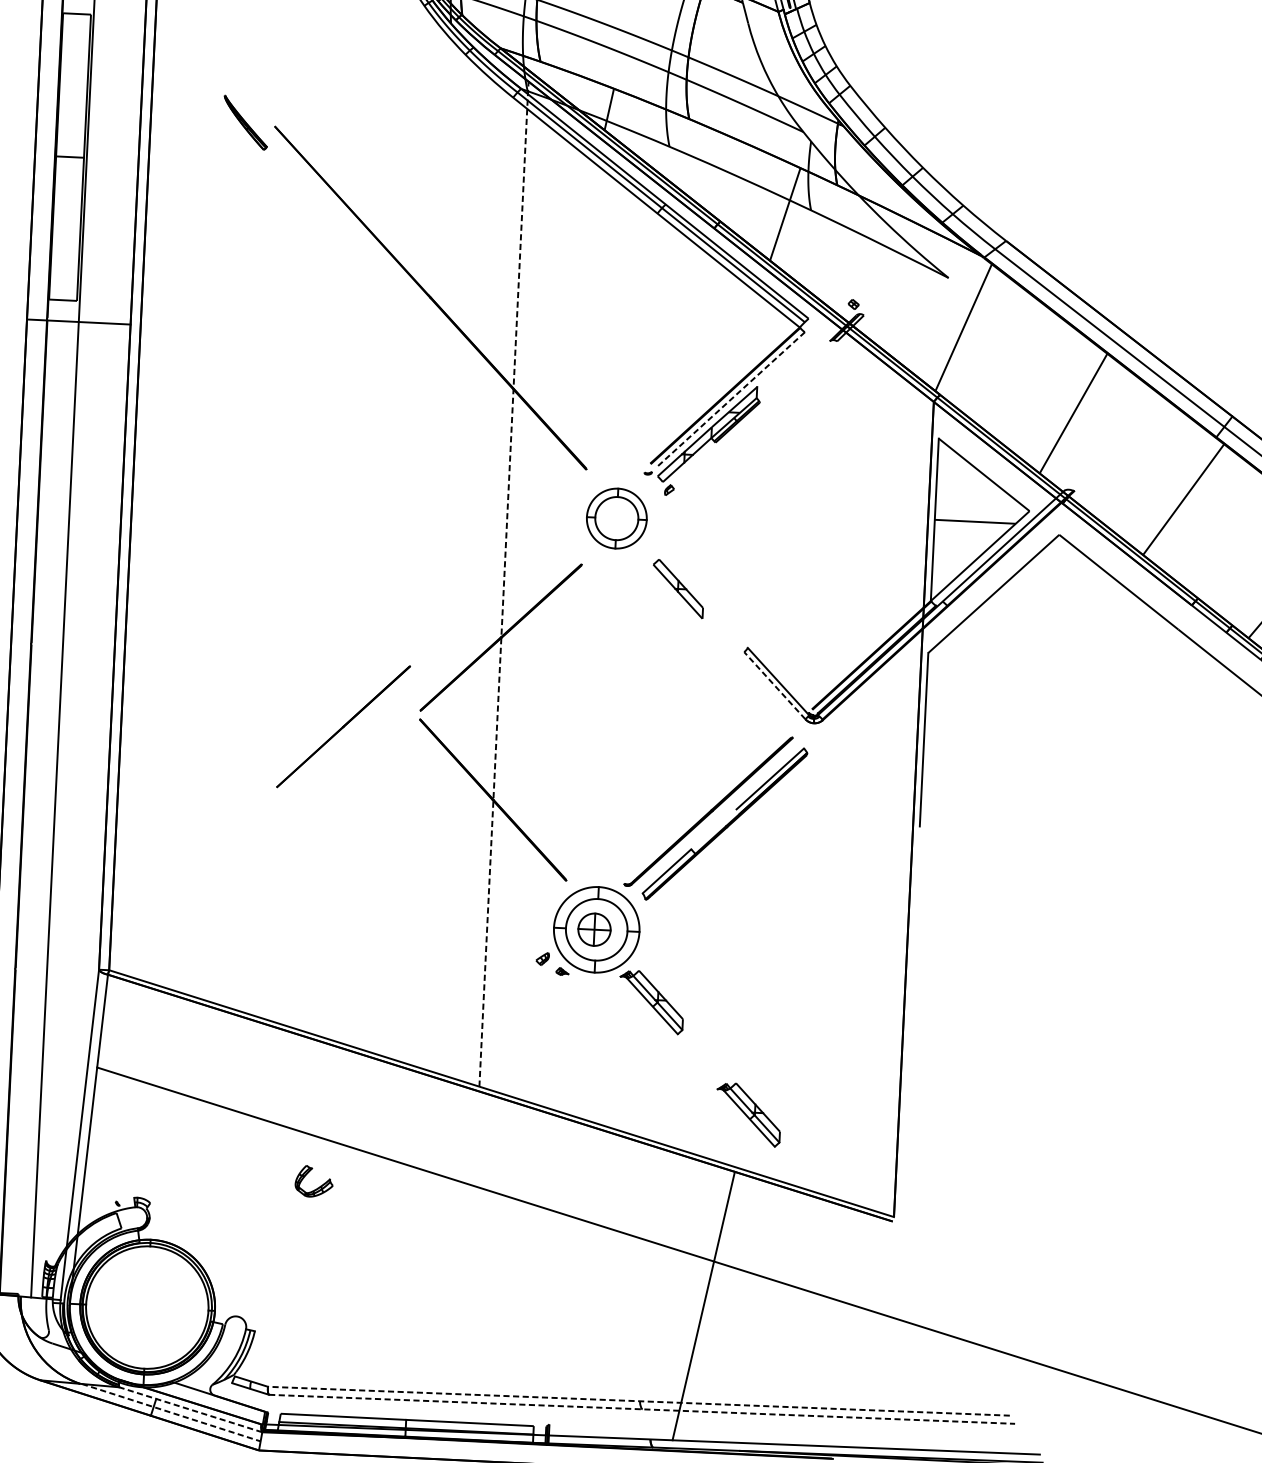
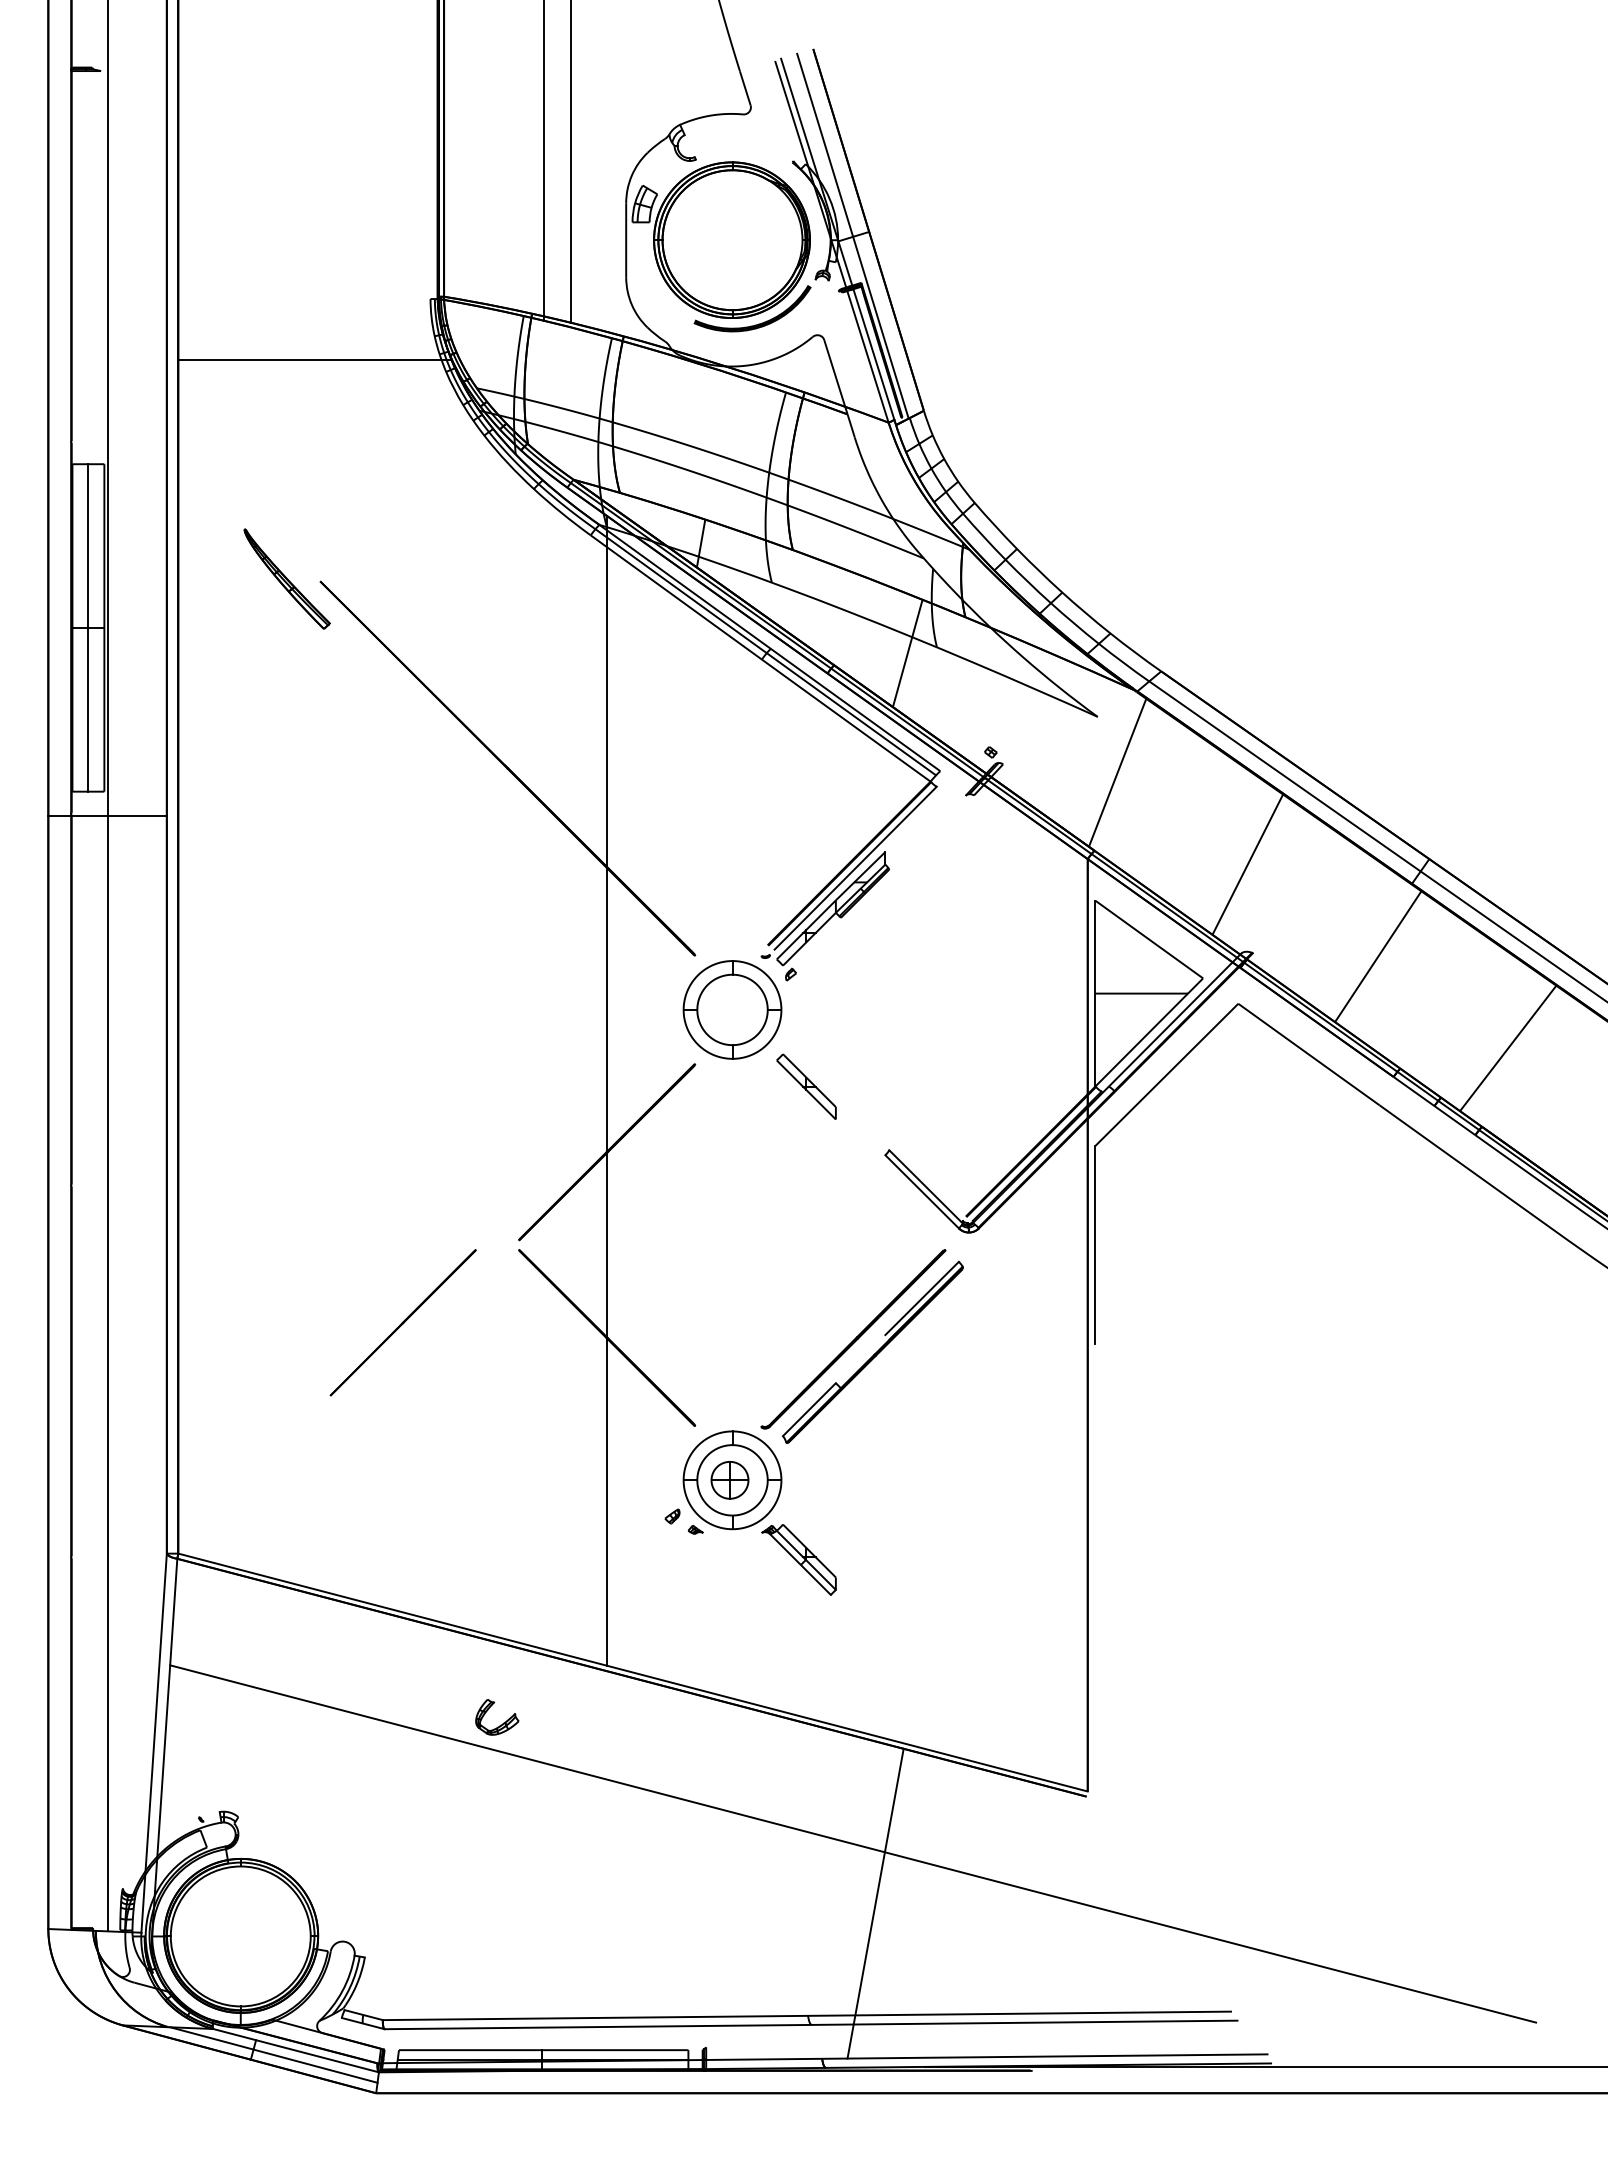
part: (245, 122) -> (286, 578), size x1.67
line: (70, 156) -> (88, 627), added
line: (730, 400) -> (855, 868), dashed -> solid
part: (616, 518) -> (732, 1009), size x1.43
line: (504, 584) -> (607, 1091), dashed -> solid
line: (775, 685) -> (922, 1191), dashed -> solid
line: (342, 726) -> (402, 1322), moved
part: (748, 1114) -> (915, 1682), removed
part: (316, 1187) -> (500, 1724), moved
line: (638, 1400) -> (806, 2015), dashed -> solid
line: (642, 1408) -> (811, 2024), dashed -> solid
line: (191, 1409) -> (296, 2050), dashed -> solid
line: (171, 1413) -> (274, 2055), dashed -> solid

